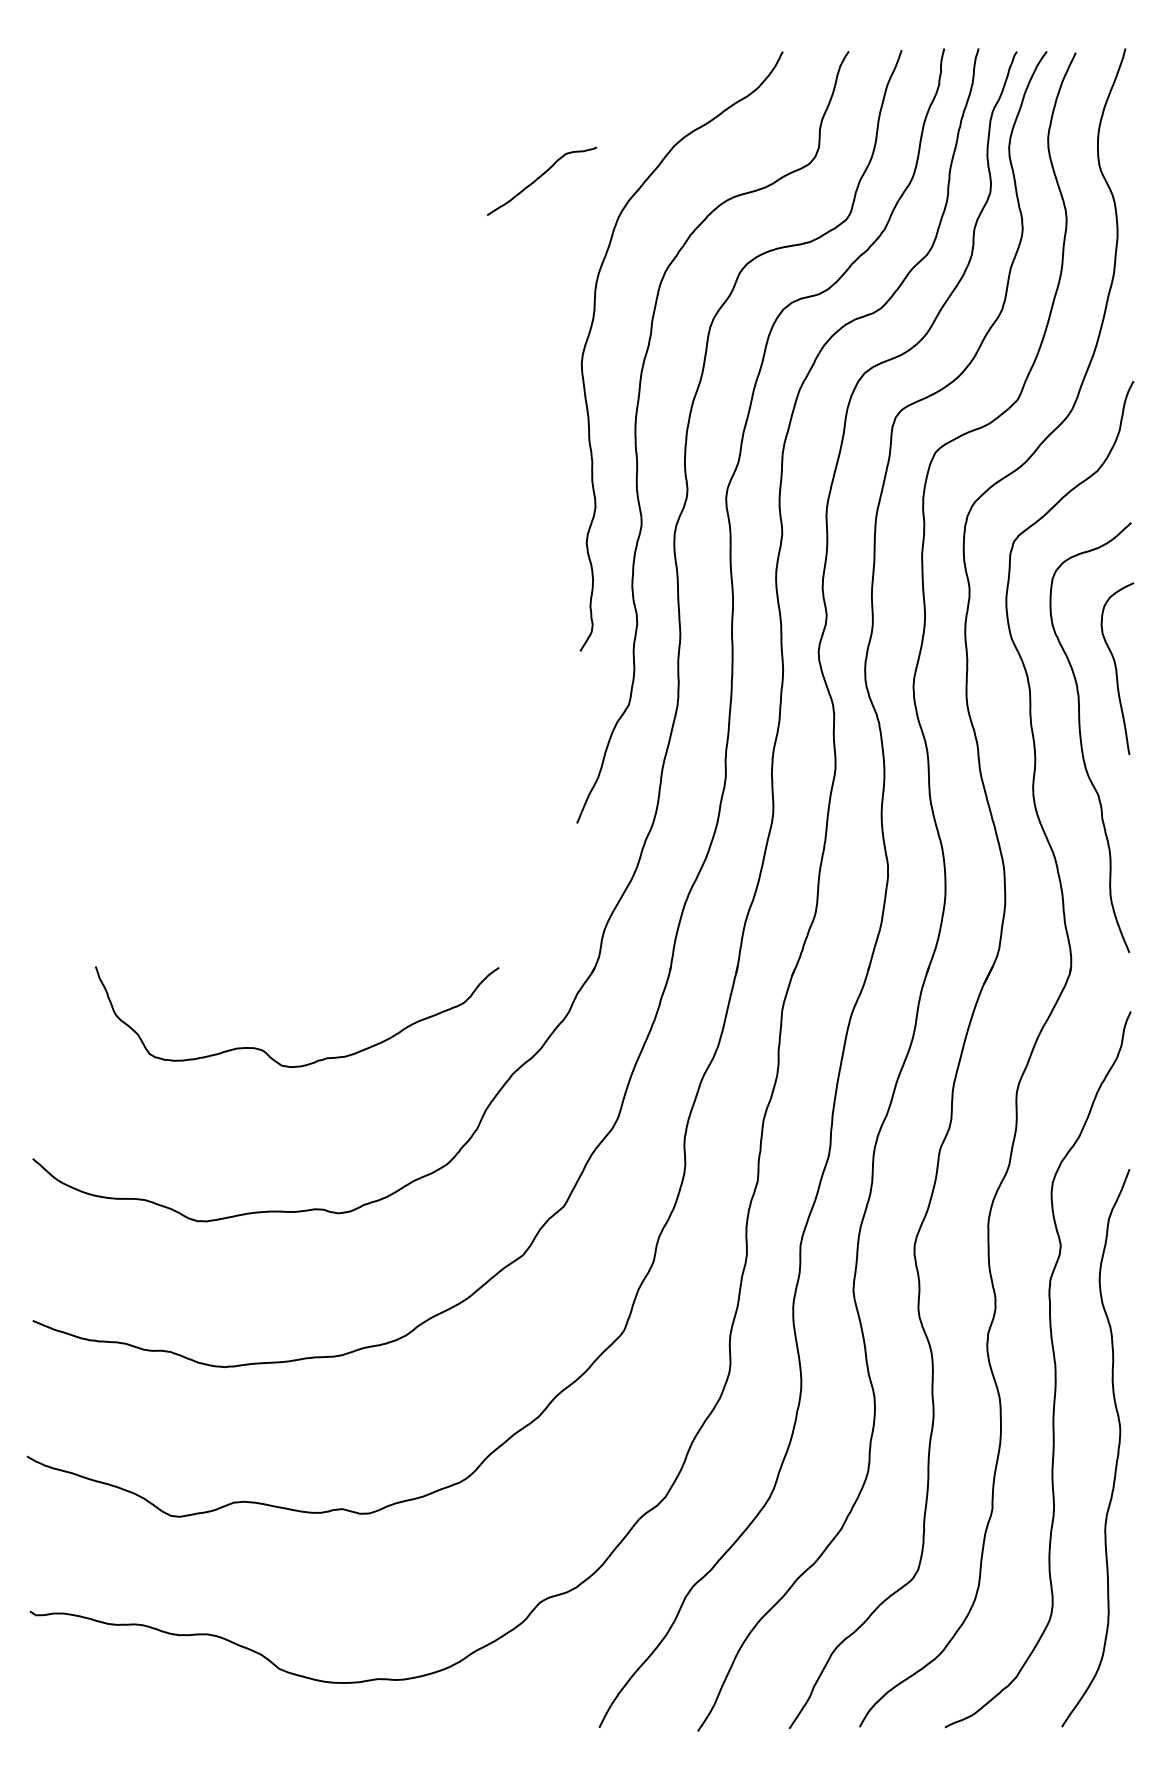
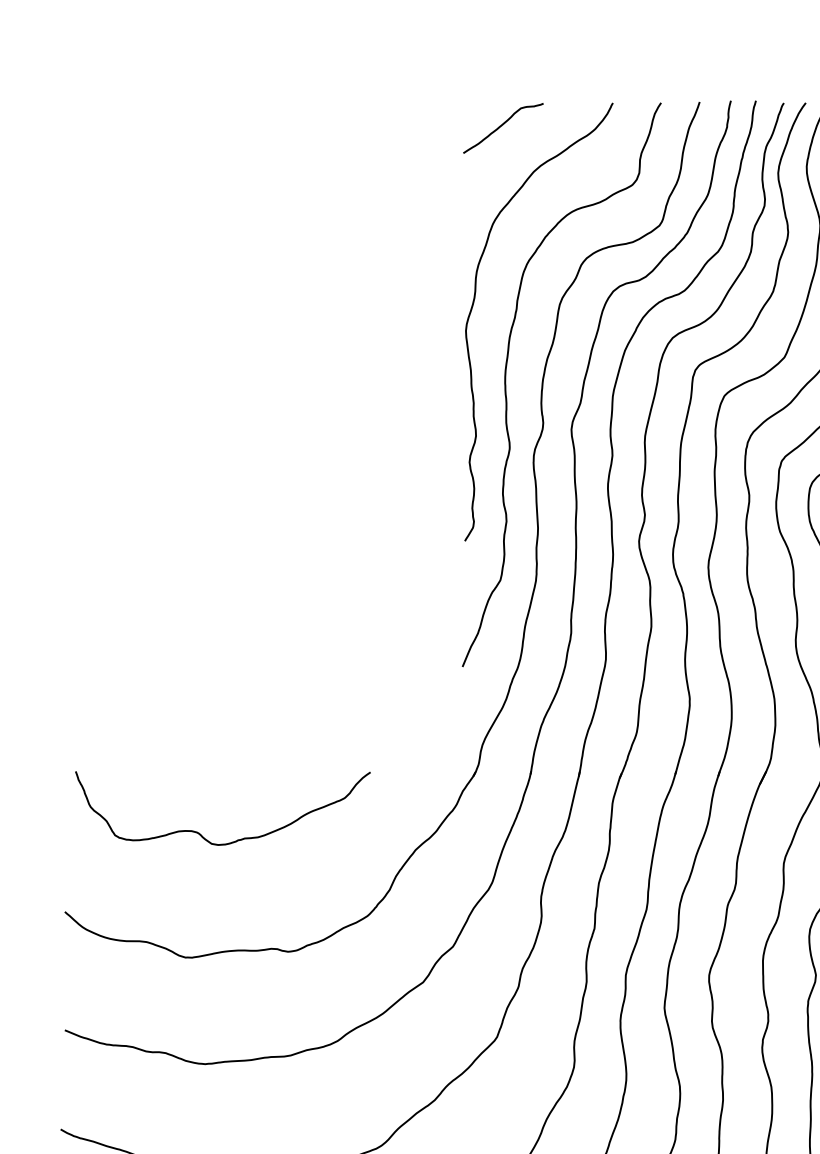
curve: (539, 178) -> (501, 126), moved
curve: (264, 1050) -> (199, 832), moved

